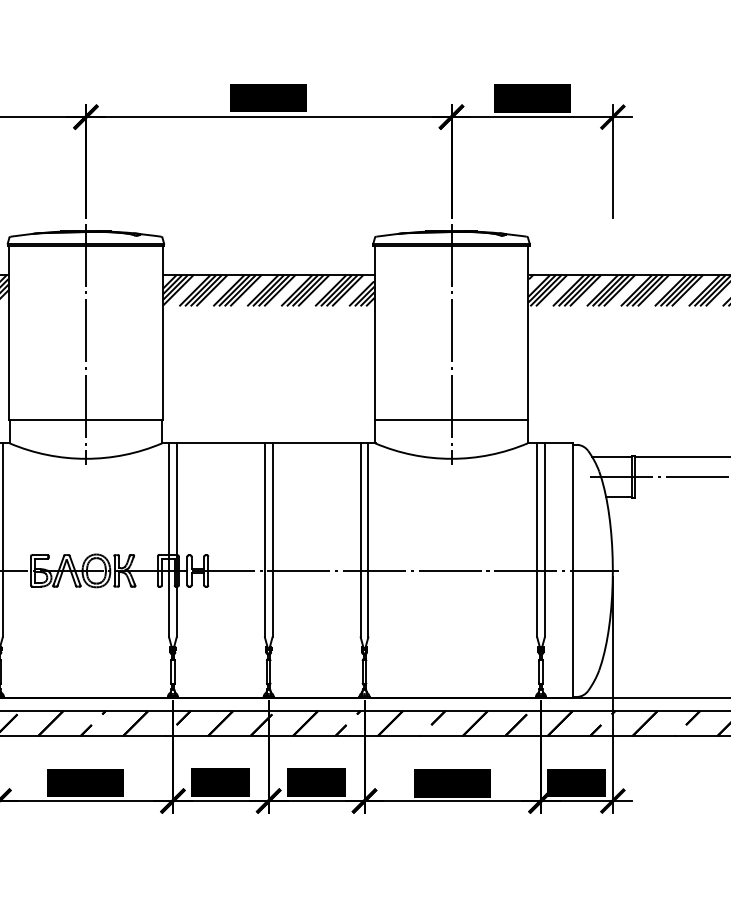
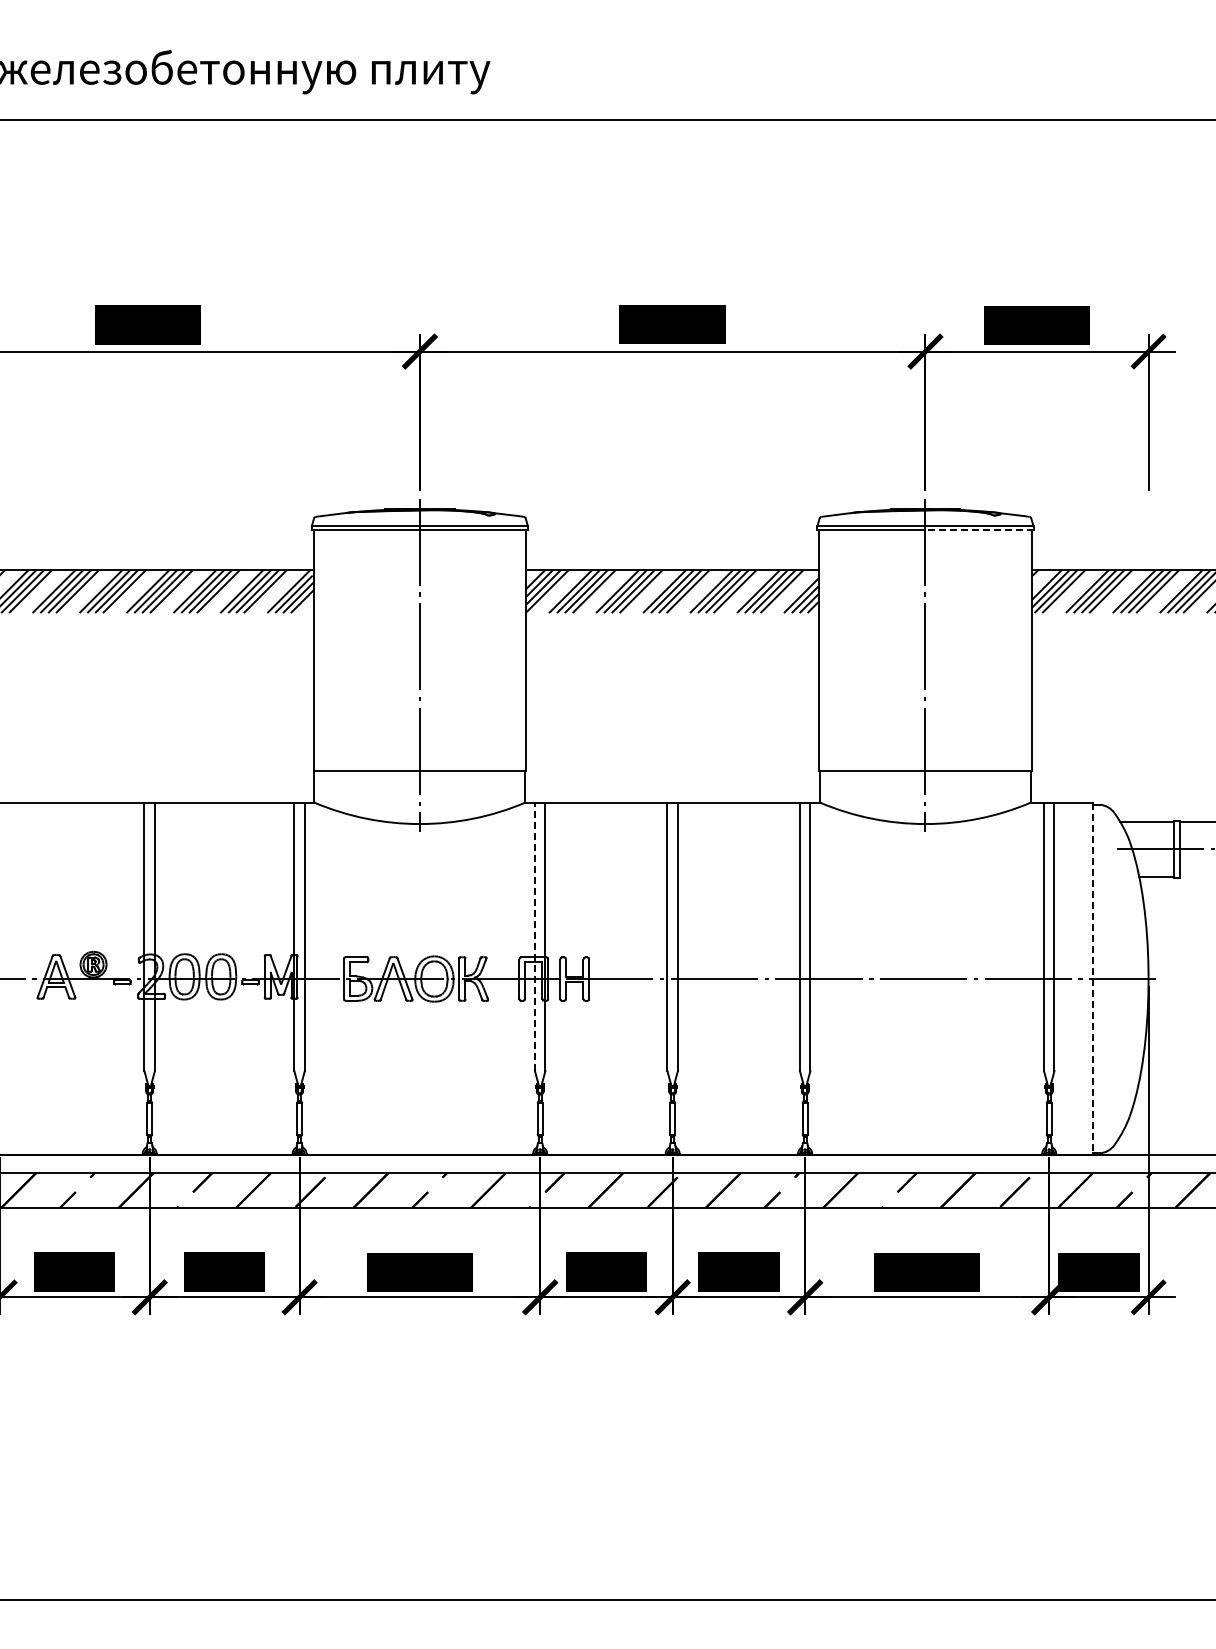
line: (490, 246) -> (979, 530), solid -> dashed
line: (168, 540) -> (534, 936), solid -> dashed
line: (572, 571) -> (1092, 979), solid -> dashed

